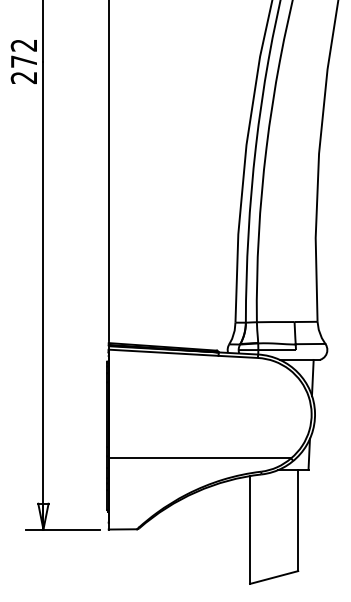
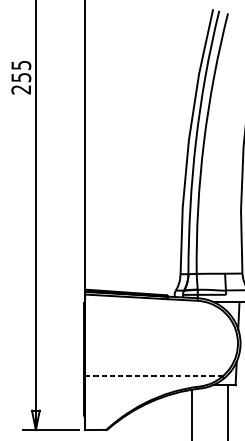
text: (23, 53) -> (20, 71), 272 -> 255
line: (200, 458) -> (154, 376), solid -> dashed

